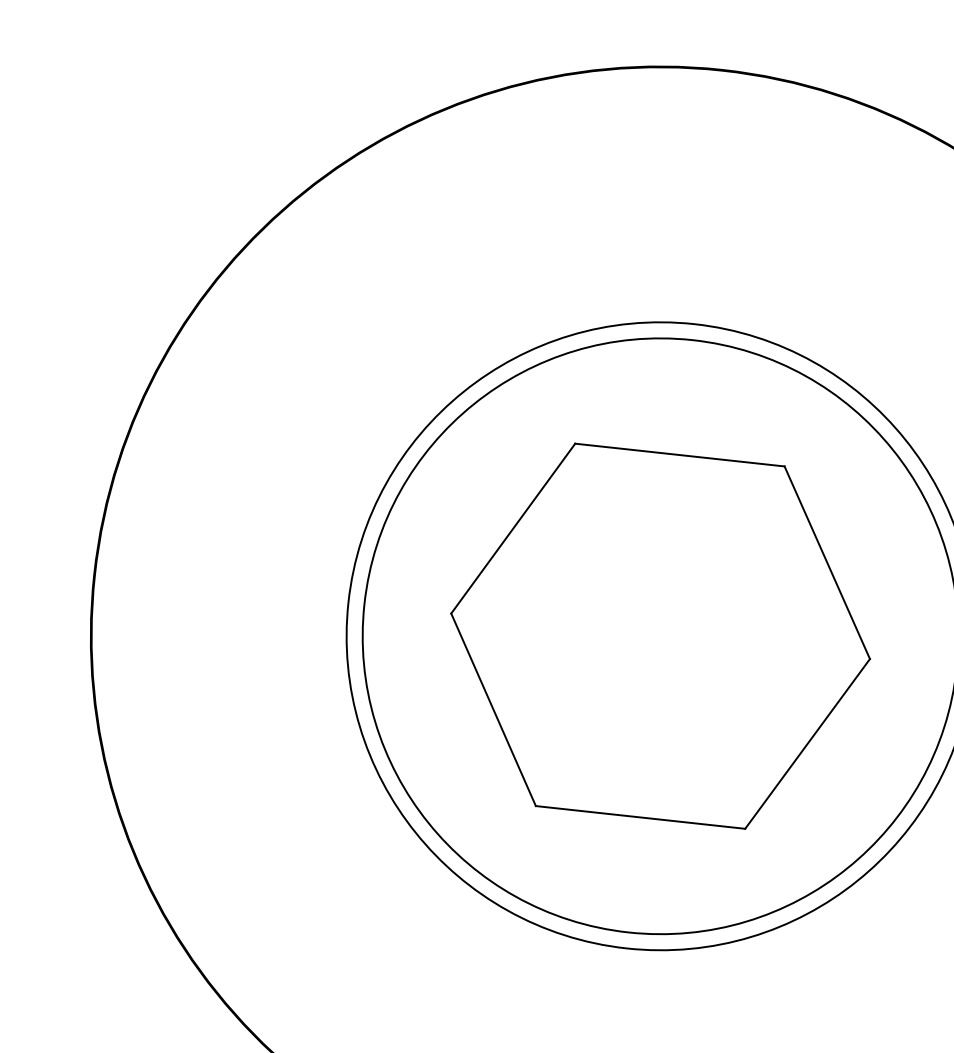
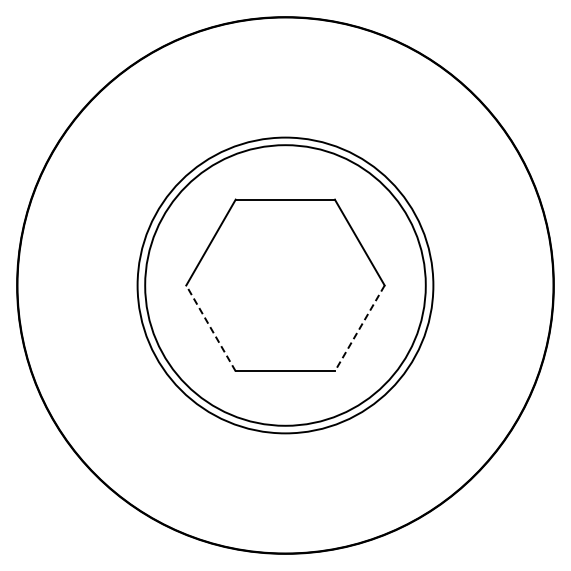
line: (494, 710) -> (211, 328), solid -> dashed
line: (806, 744) -> (359, 328), solid -> dashed

